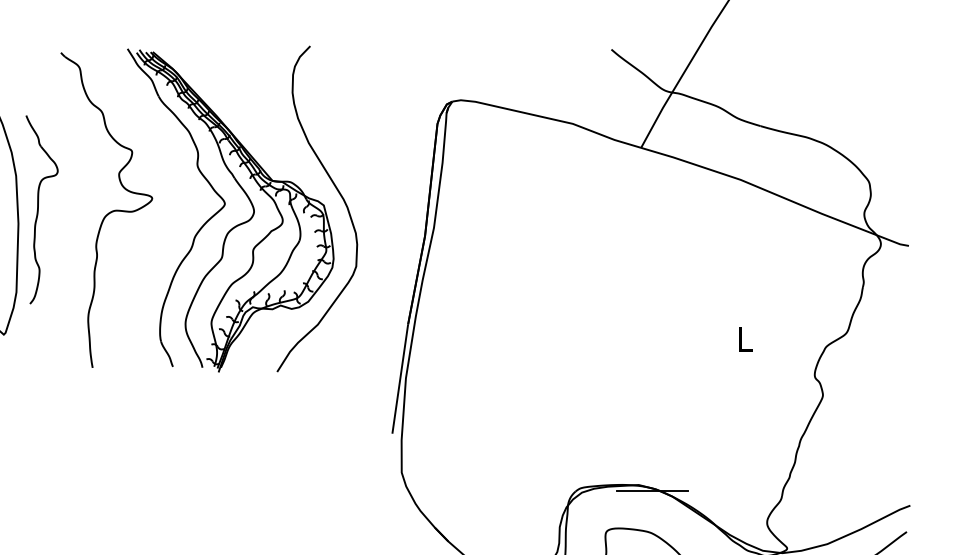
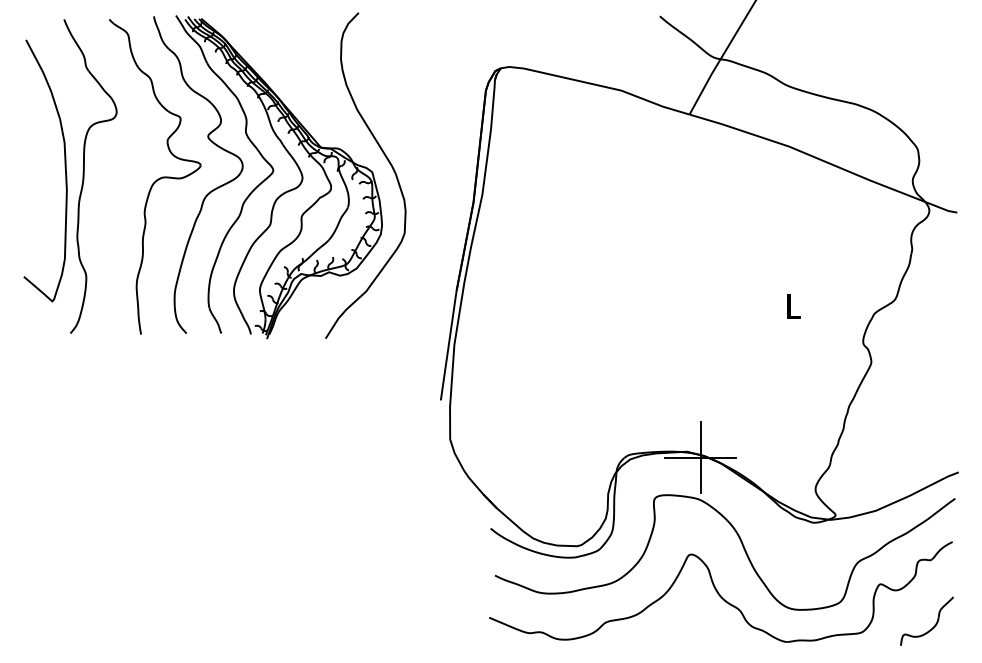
part: (42, 209) -> (90, 176), size x1.67
part: (161, 224) -> (209, 191), added
line: (652, 490) -> (700, 457), added

